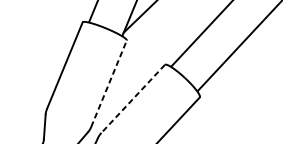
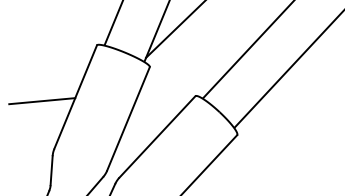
line: (37, 69) -> (42, 101), added
line: (109, 83) -> (128, 118), dashed -> solid
line: (133, 98) -> (157, 136), dashed -> solid

